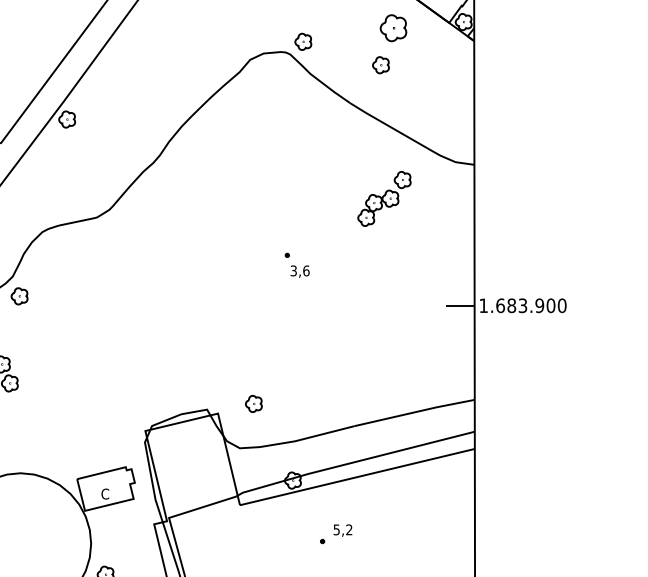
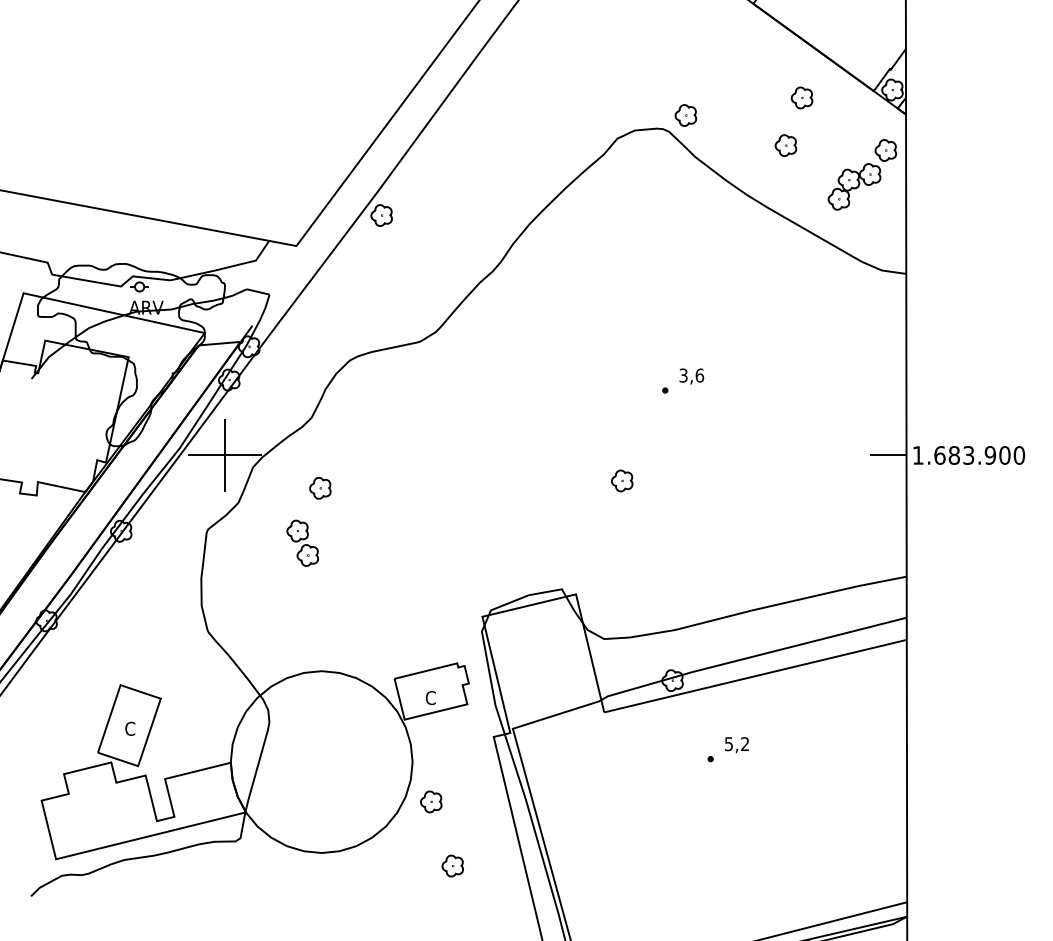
part: (393, 27) -> (801, 97), size x0.62
part: (383, 198) -> (861, 174), moved
text: (299, 271) -> (691, 376), moved
part: (19, 296) -> (320, 488), moved
part: (254, 403) -> (622, 480), moved

